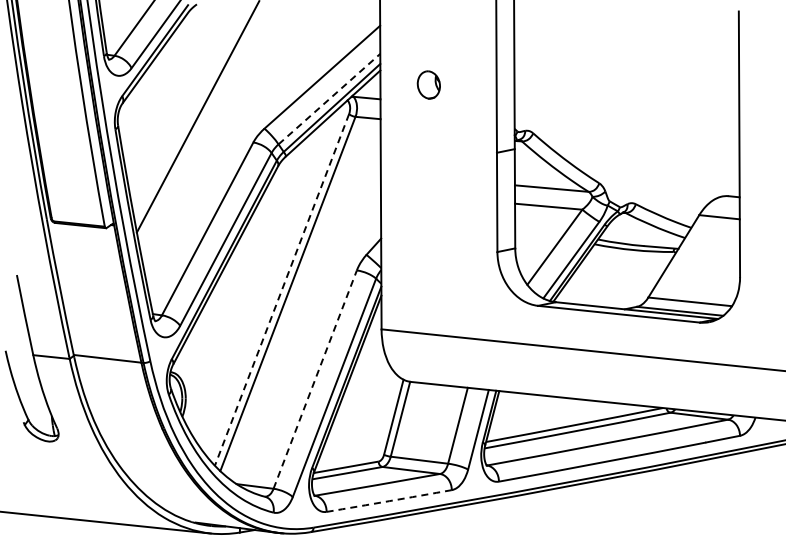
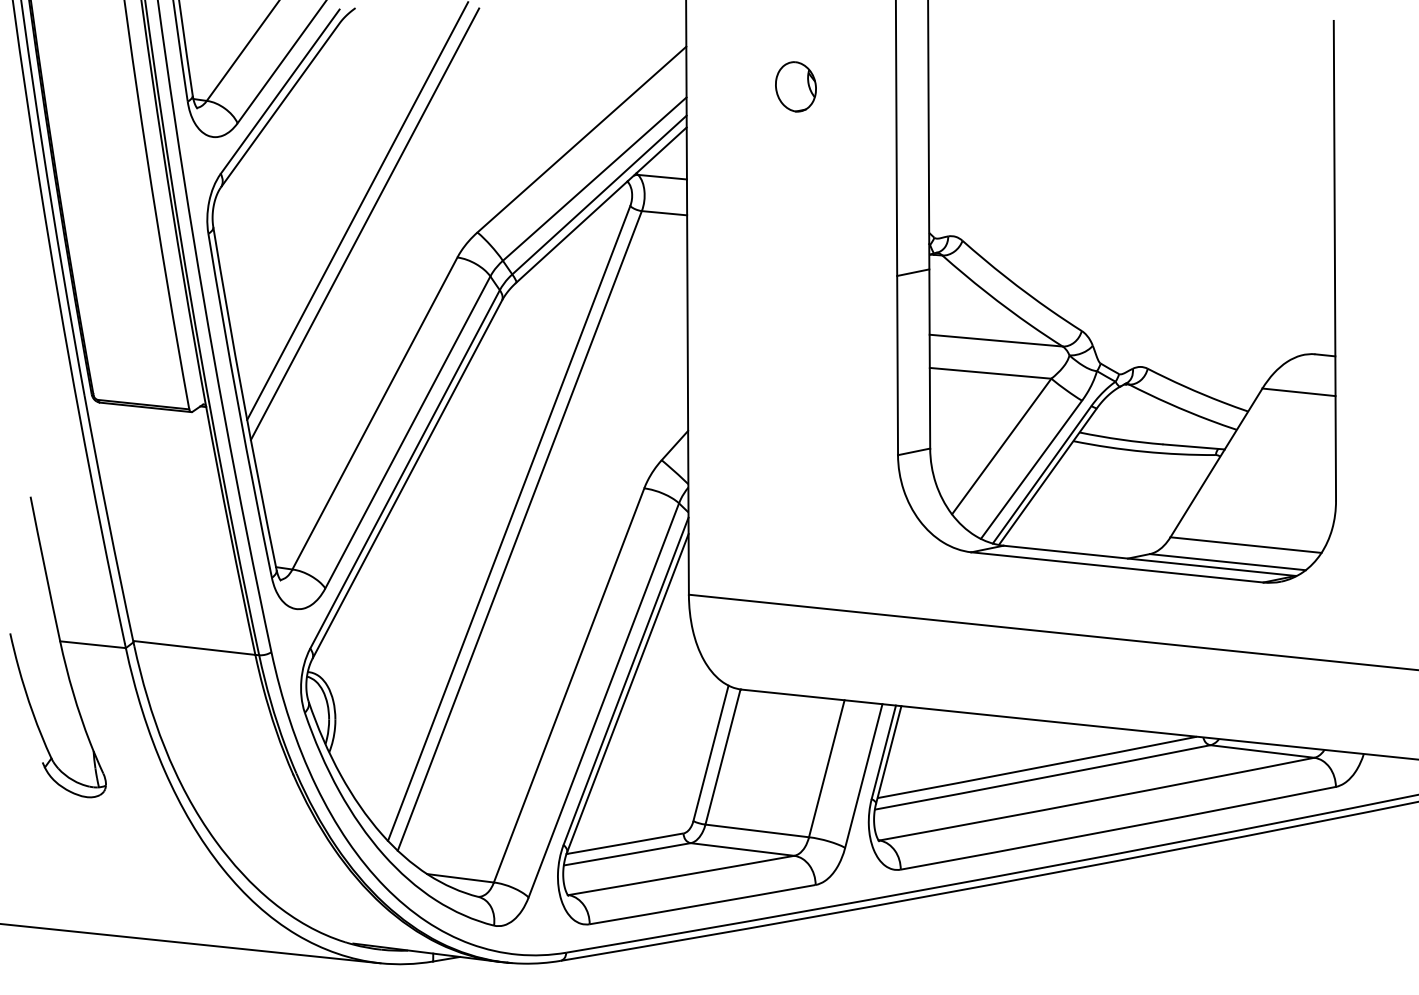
part: (428, 84) -> (795, 85), moved
line: (329, 98) -> (594, 177), dashed -> solid
line: (201, 123) -> (363, 223), added
line: (281, 290) -> (508, 524), dashed -> solid
line: (315, 379) -> (569, 685), dashed -> solid
arc: (389, 501) -> (703, 905), dashed -> solid

